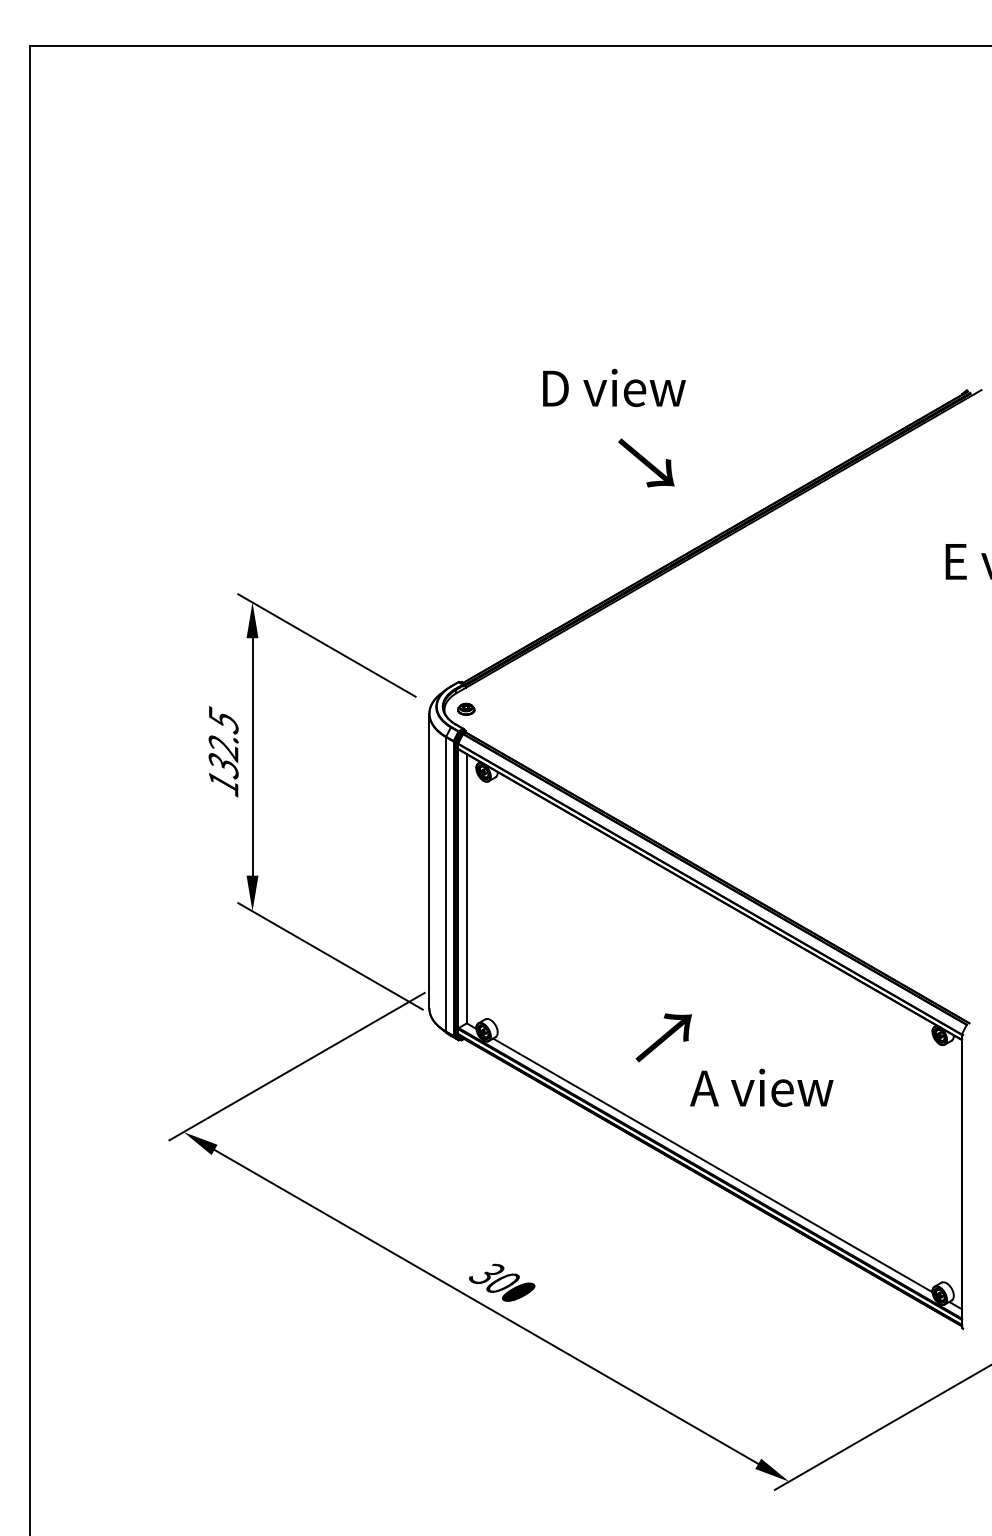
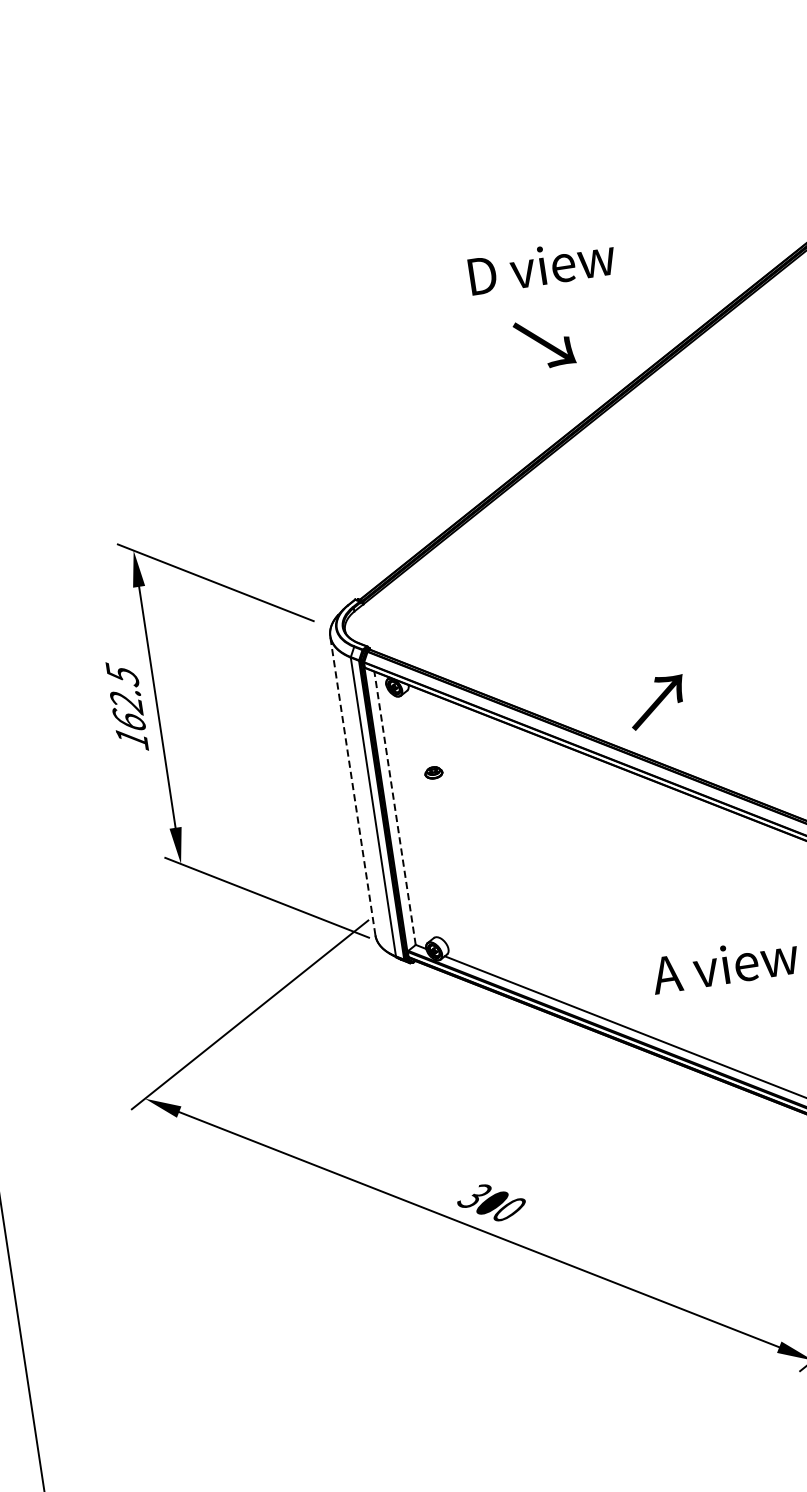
text: (614, 387) -> (542, 265), moved
text: (646, 462) -> (544, 343), moved
part: (466, 708) -> (433, 771), moved
text: (223, 765) -> (129, 720), 132.5 -> 162.5
line: (429, 860) -> (352, 785), solid -> dashed
line: (466, 888) -> (394, 808), solid -> dashed
text: (663, 1037) -> (656, 701), moved

